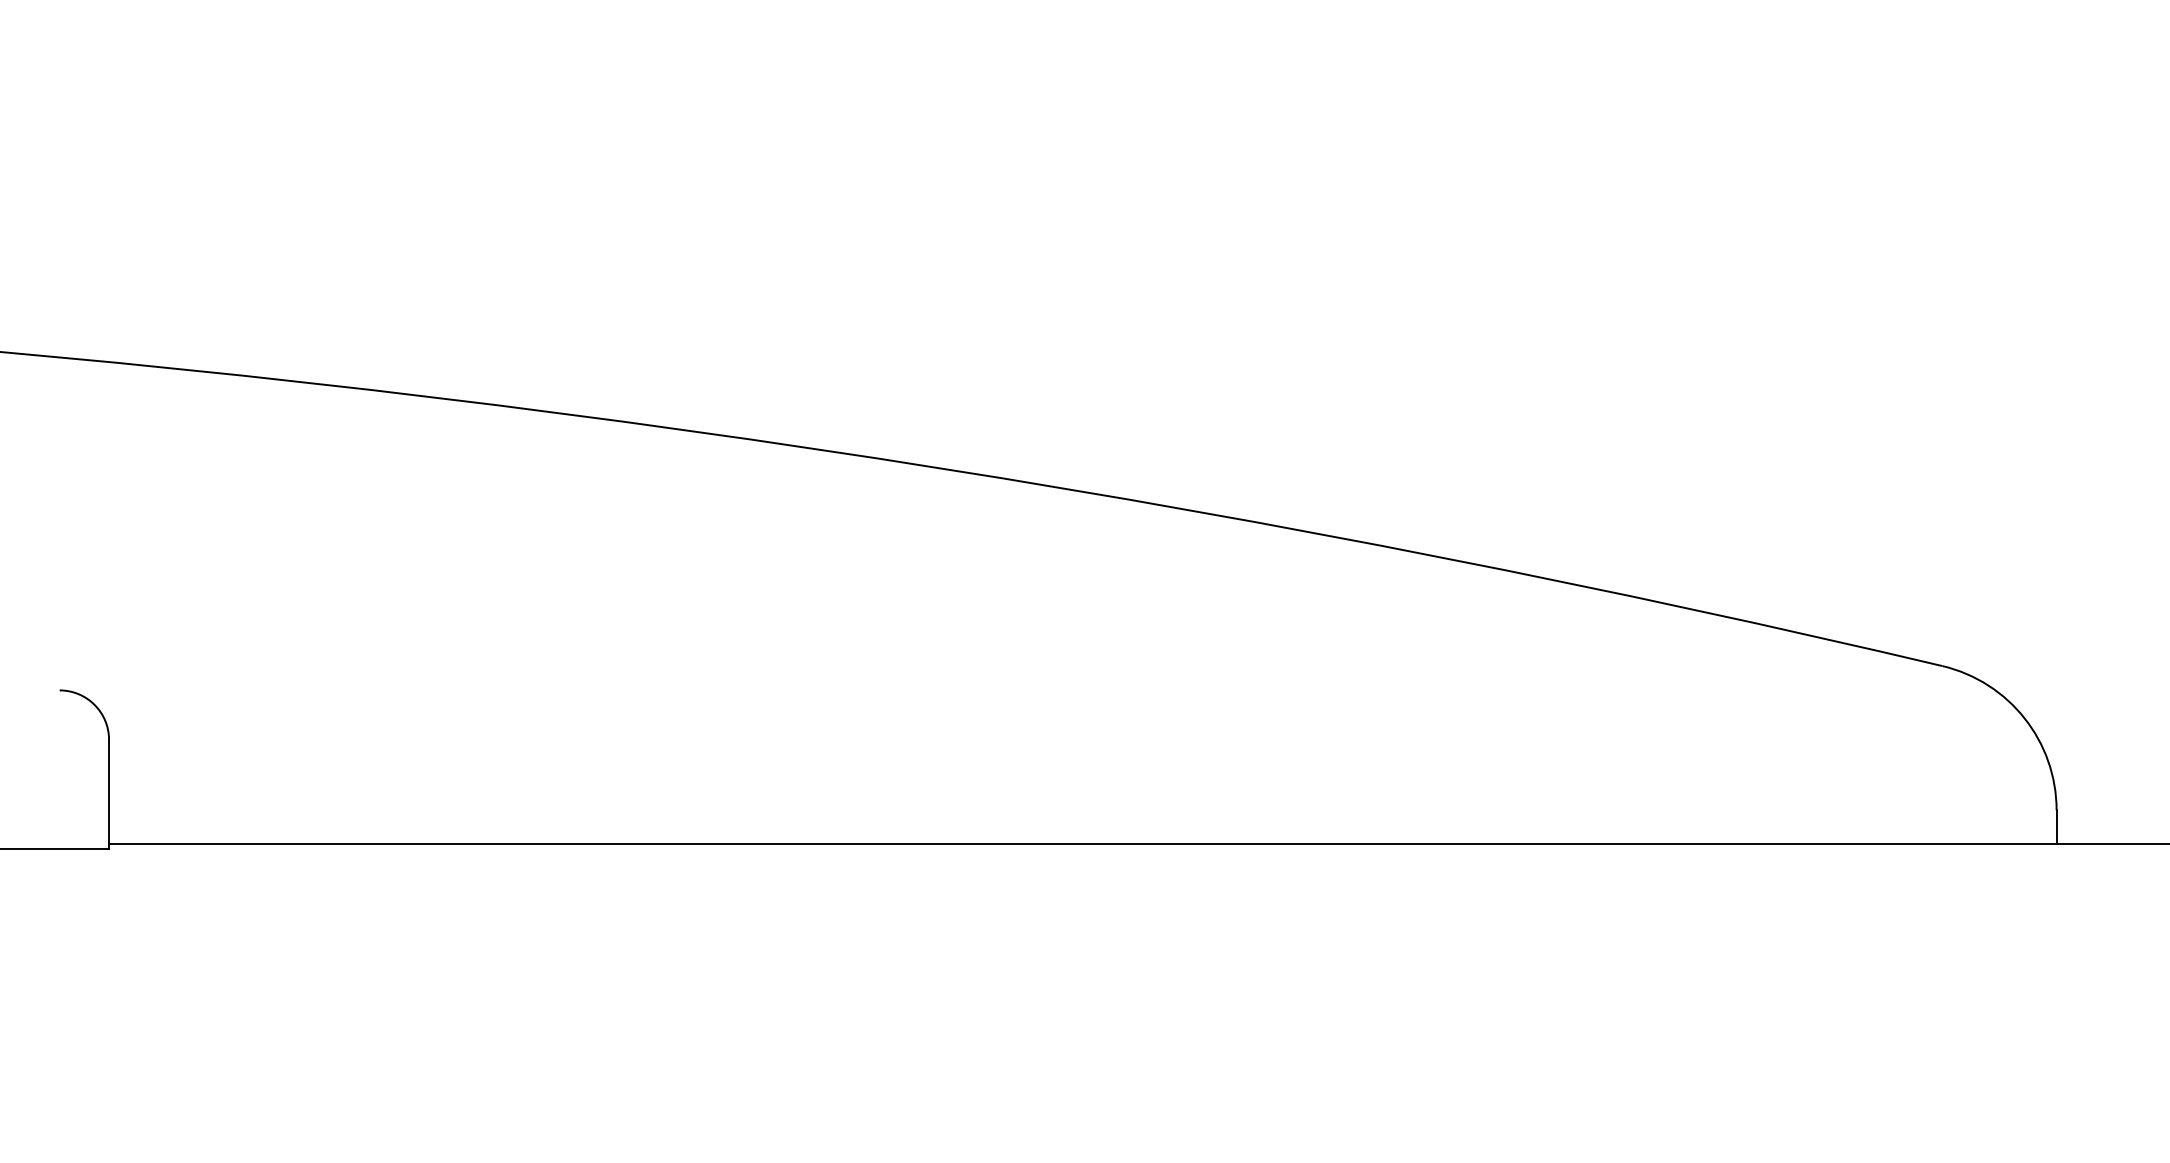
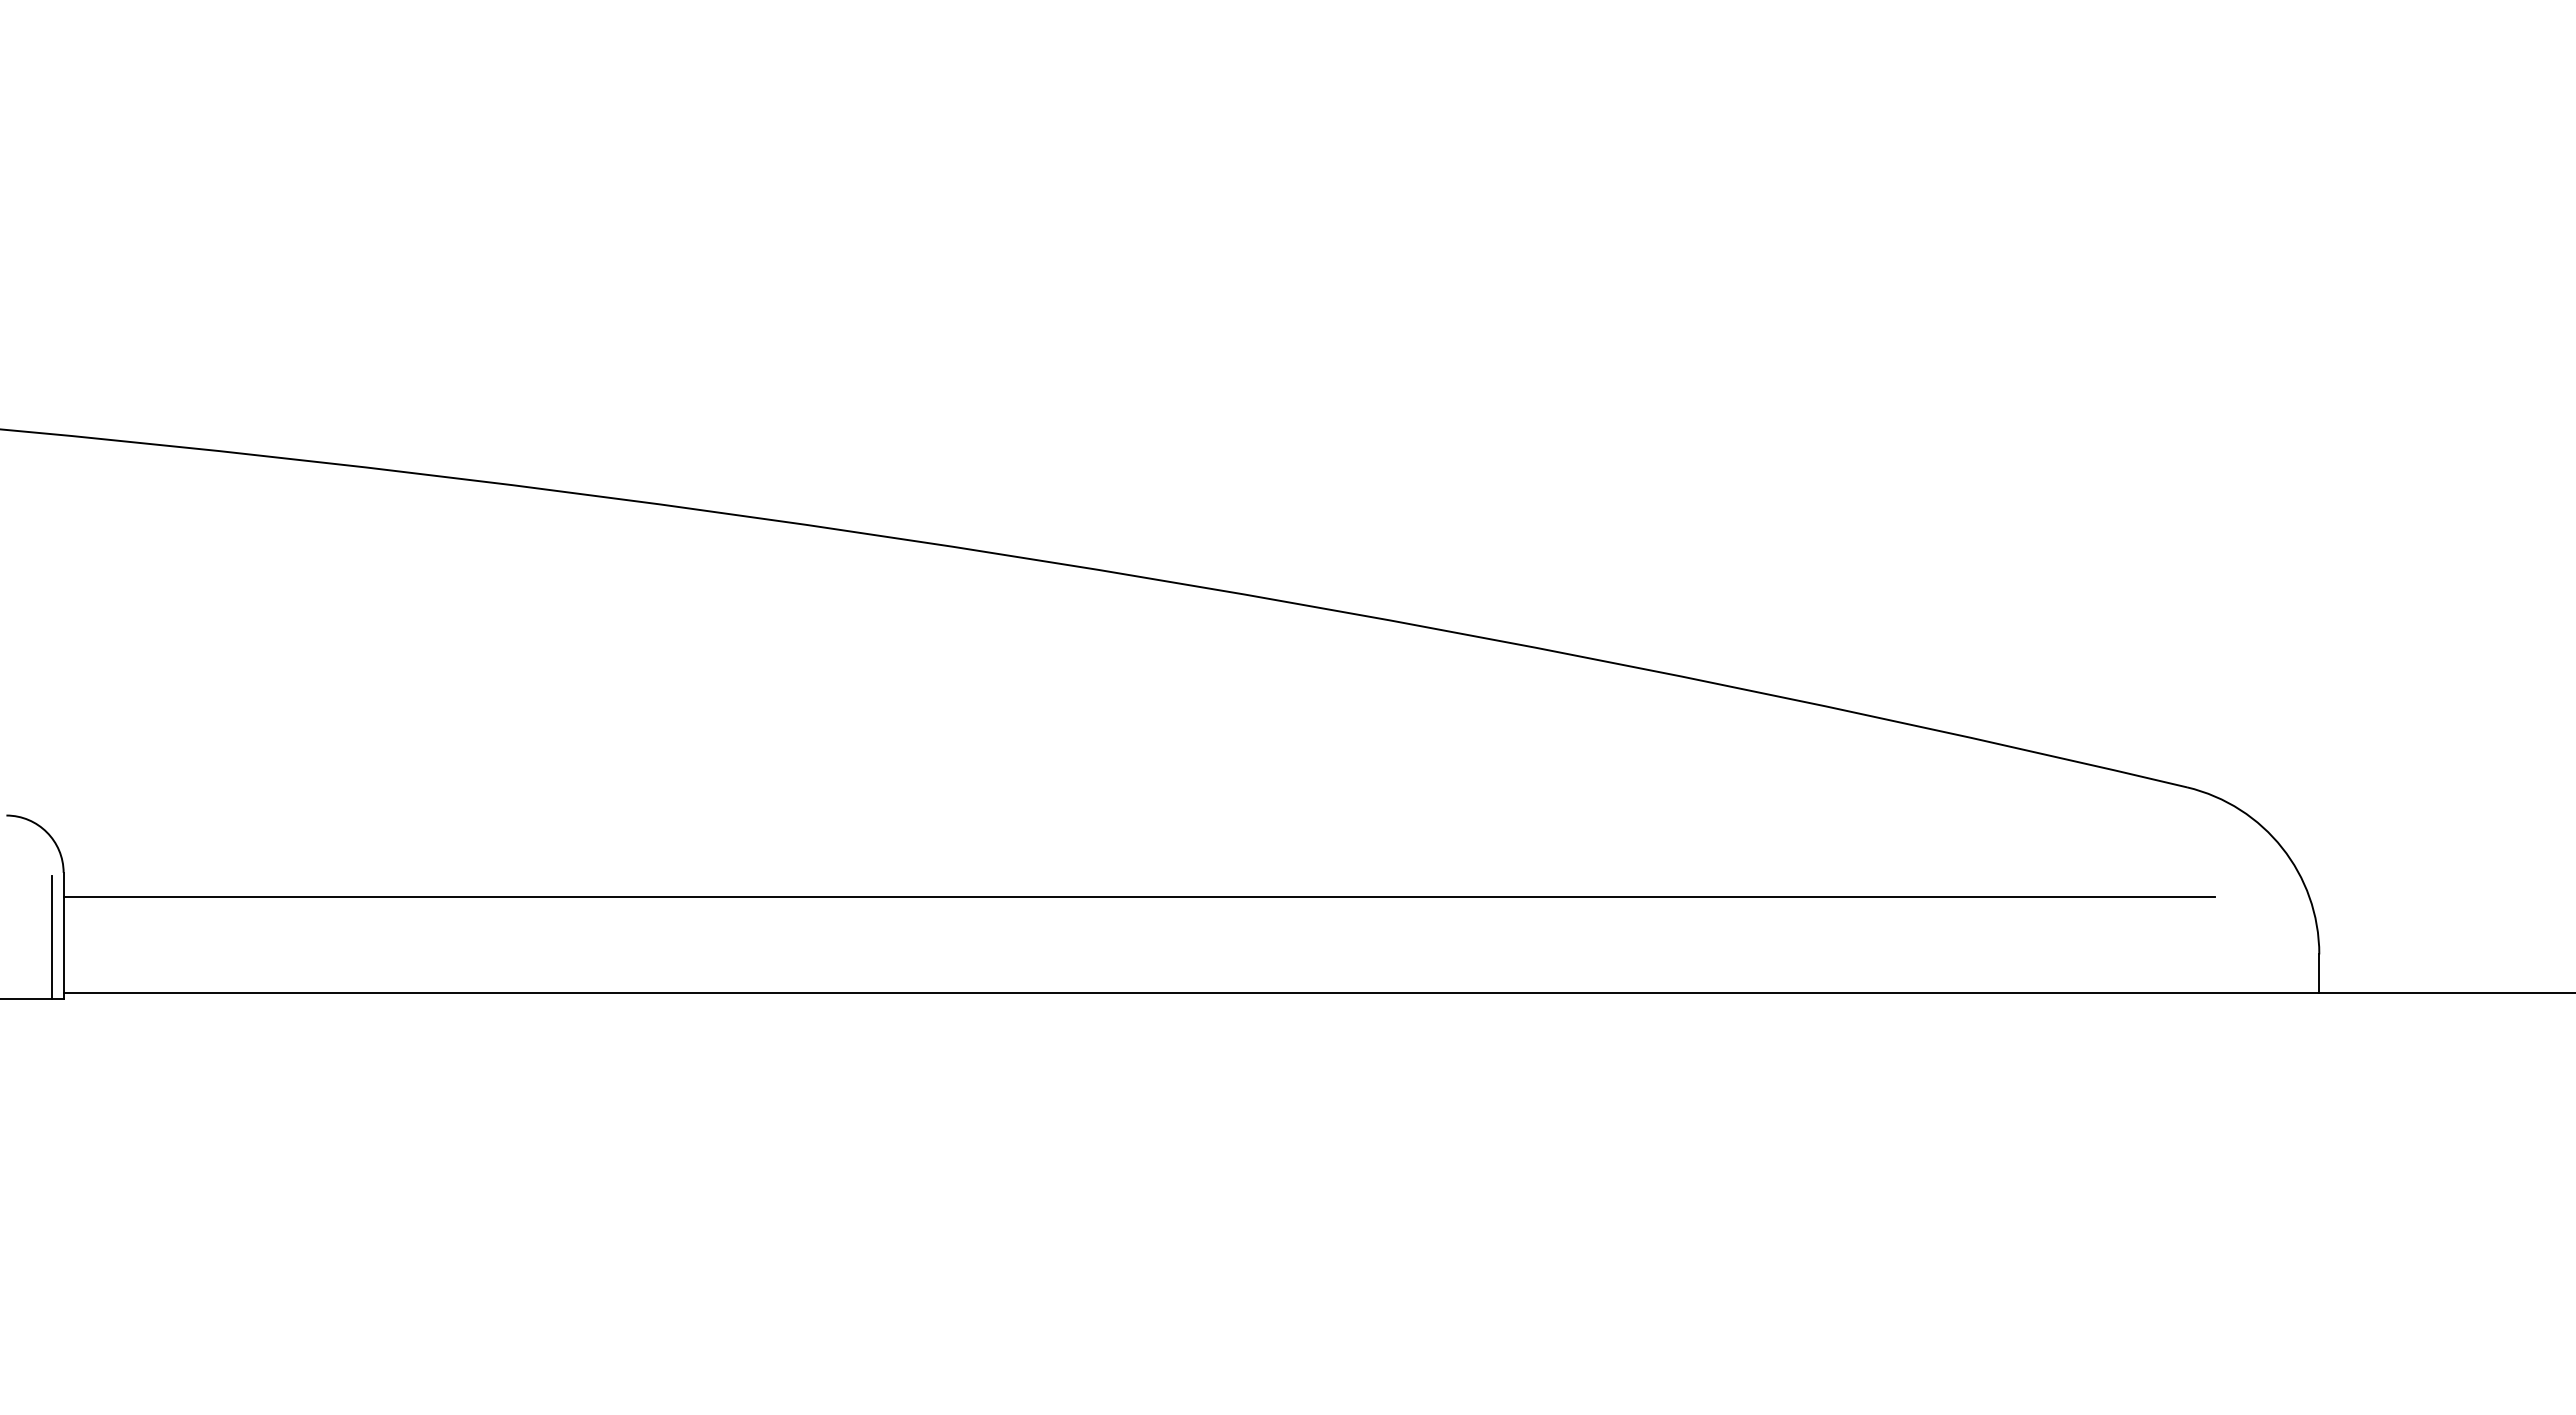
line: (1037, 761) -> (1138, 897), added
line: (99, 794) -> (52, 936), added

